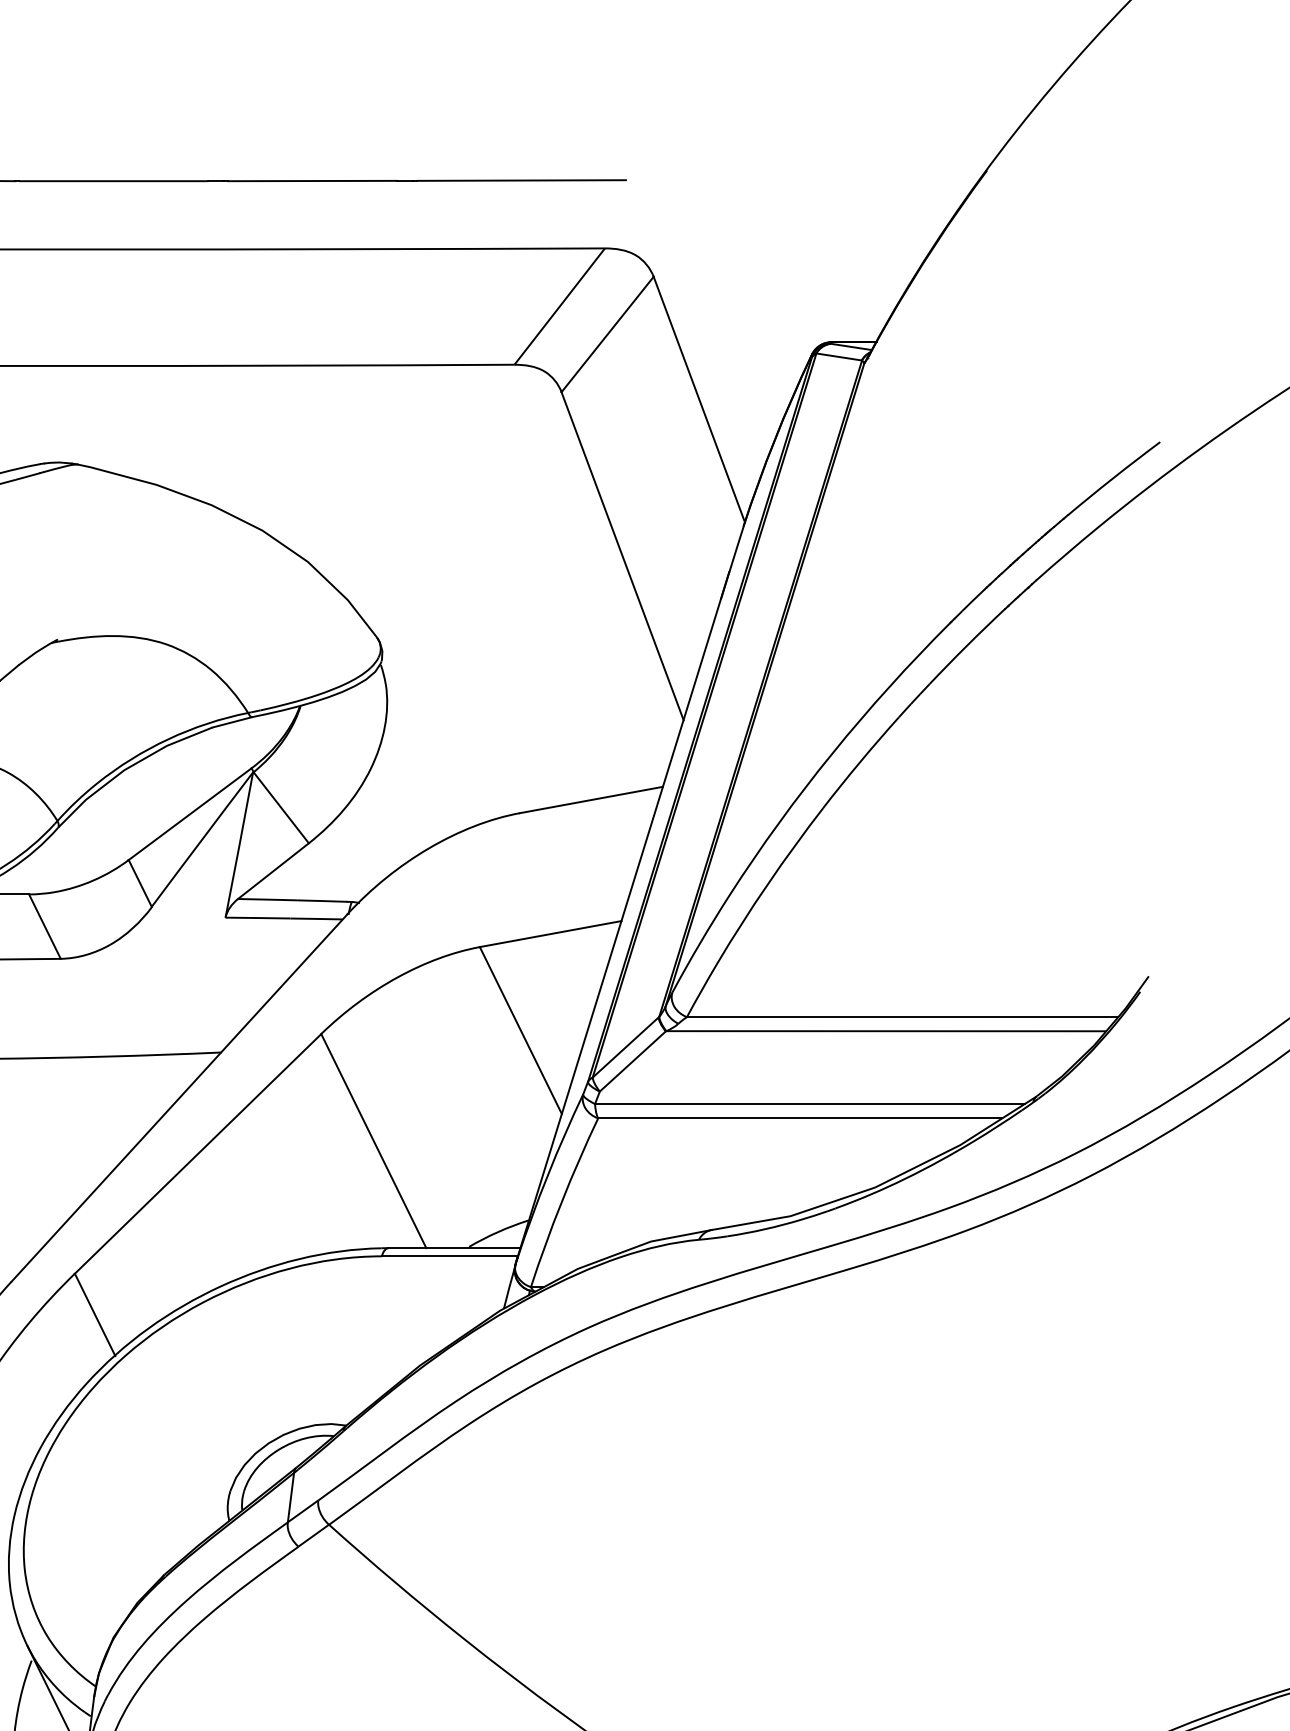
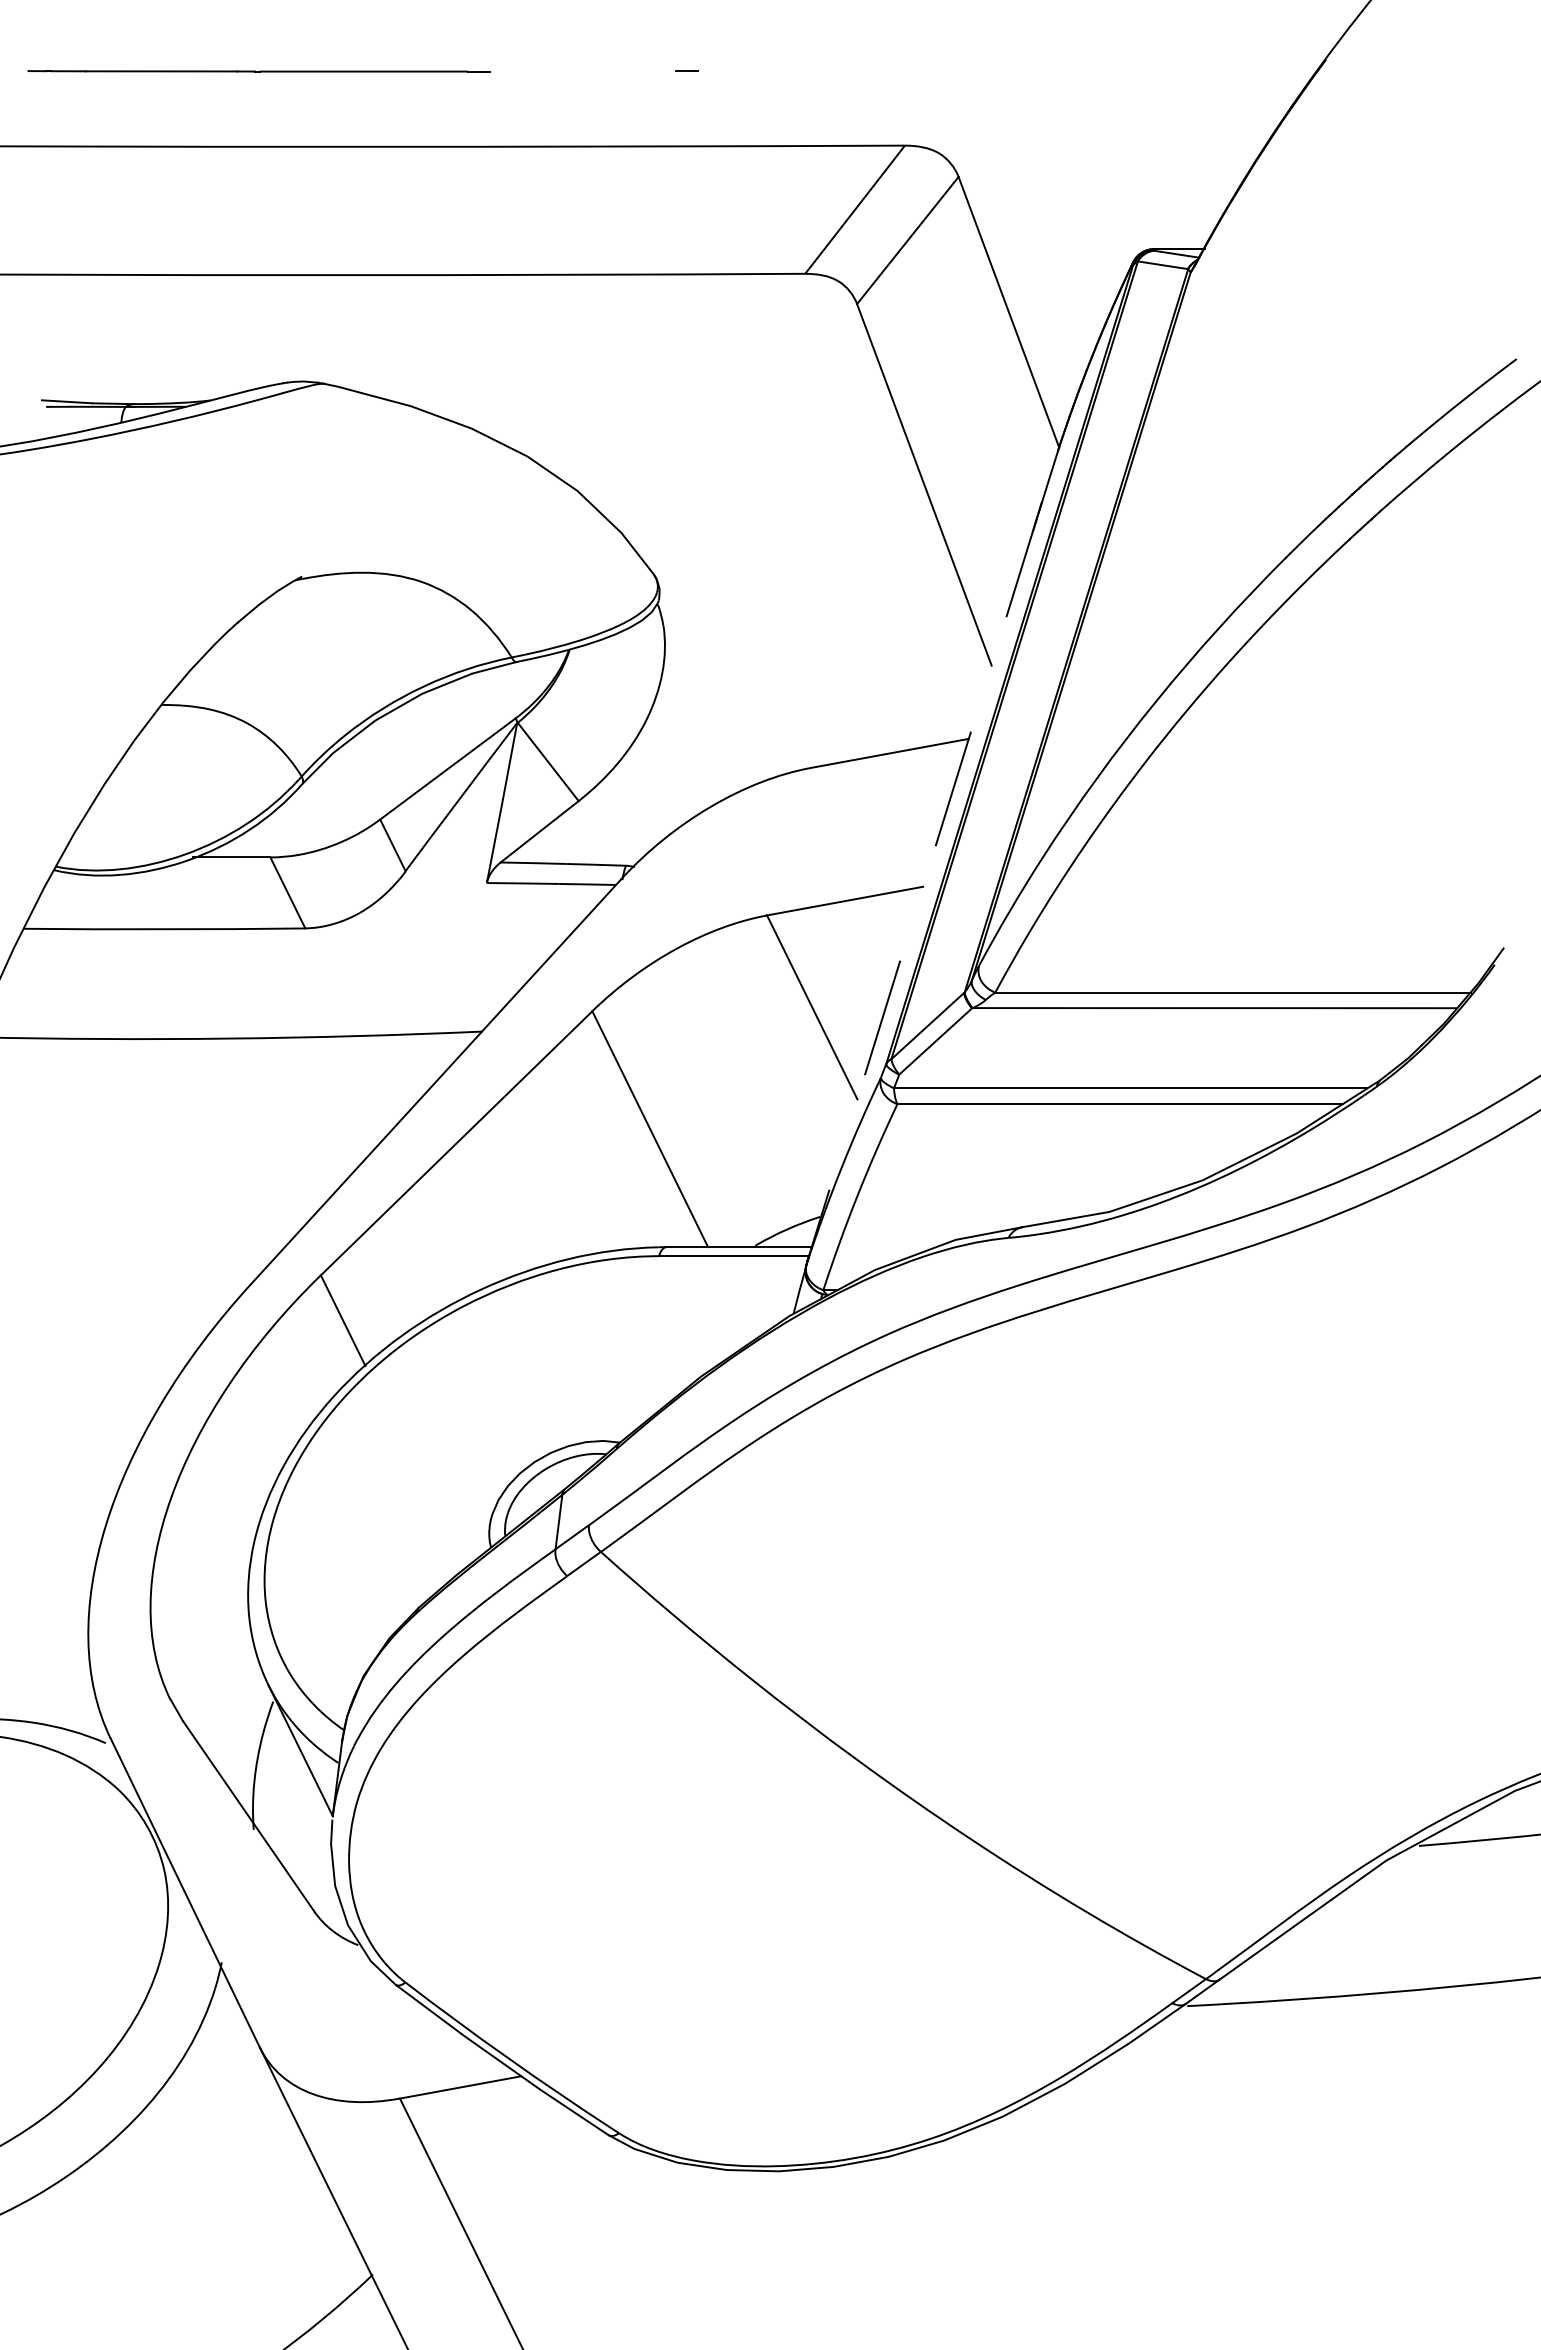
line: (521, 180) -> (813, 70), removed
line: (312, 181) -> (582, 71), removed
line: (622, 915) -> (924, 880), solid -> dashed

